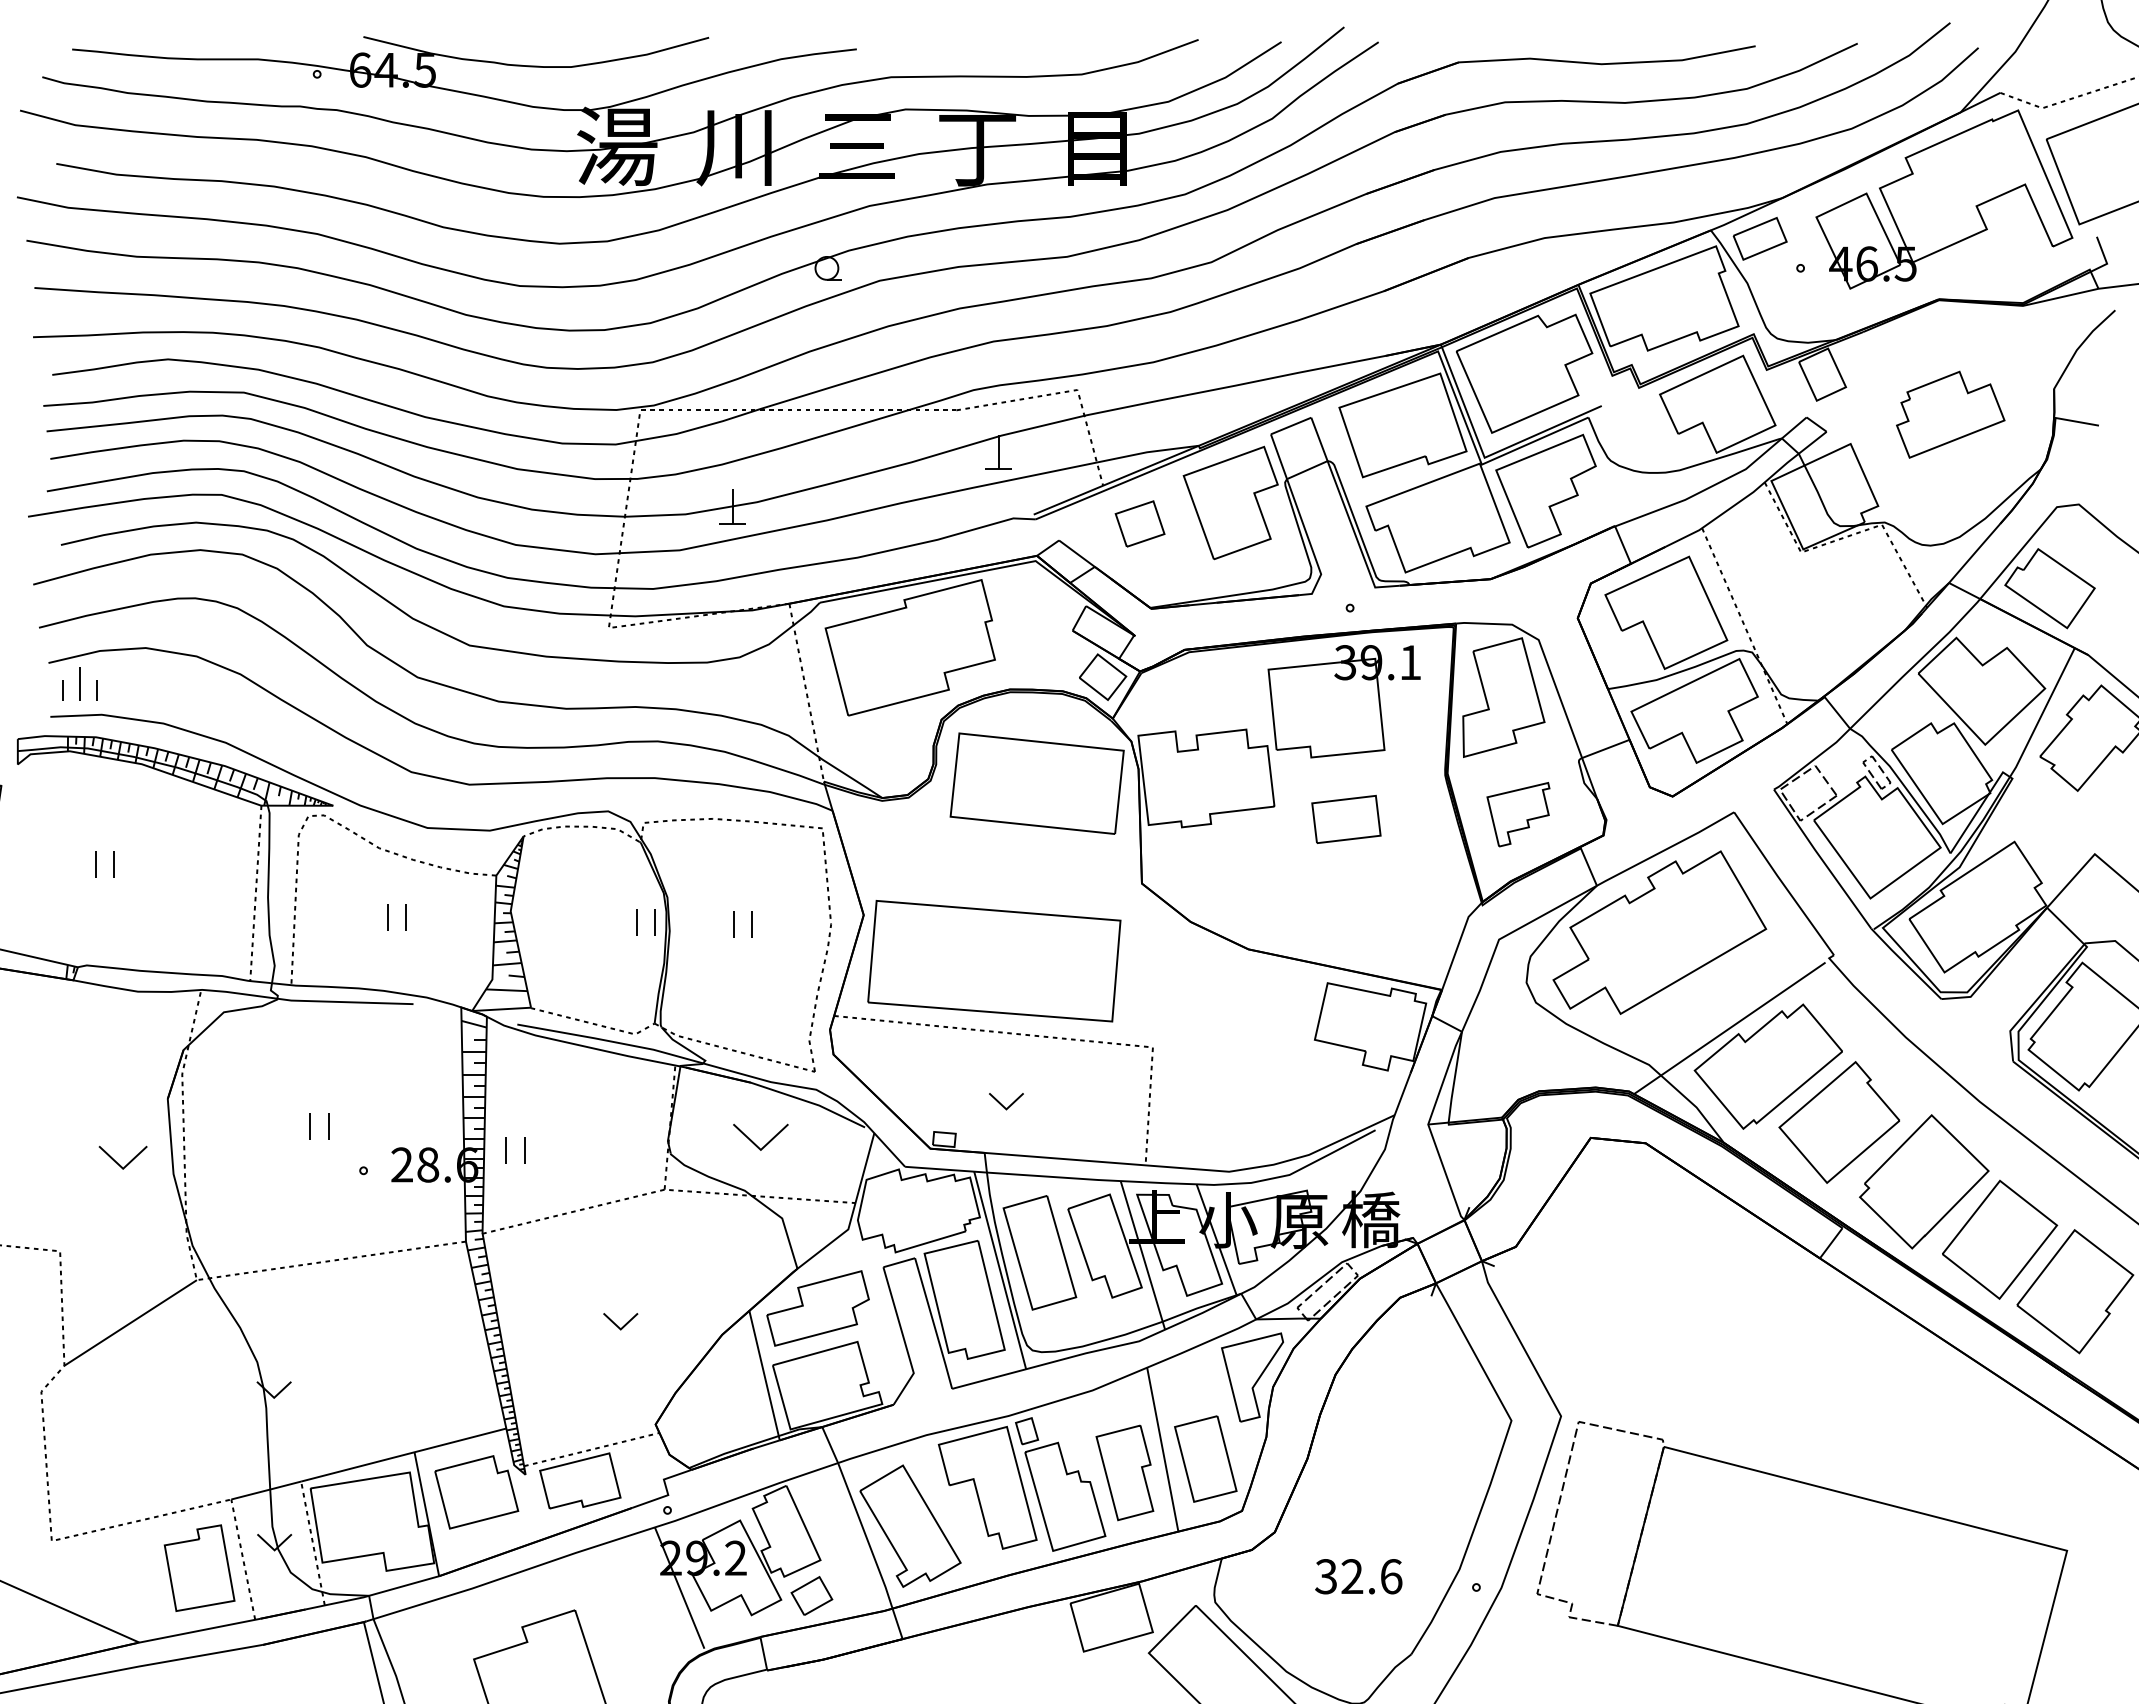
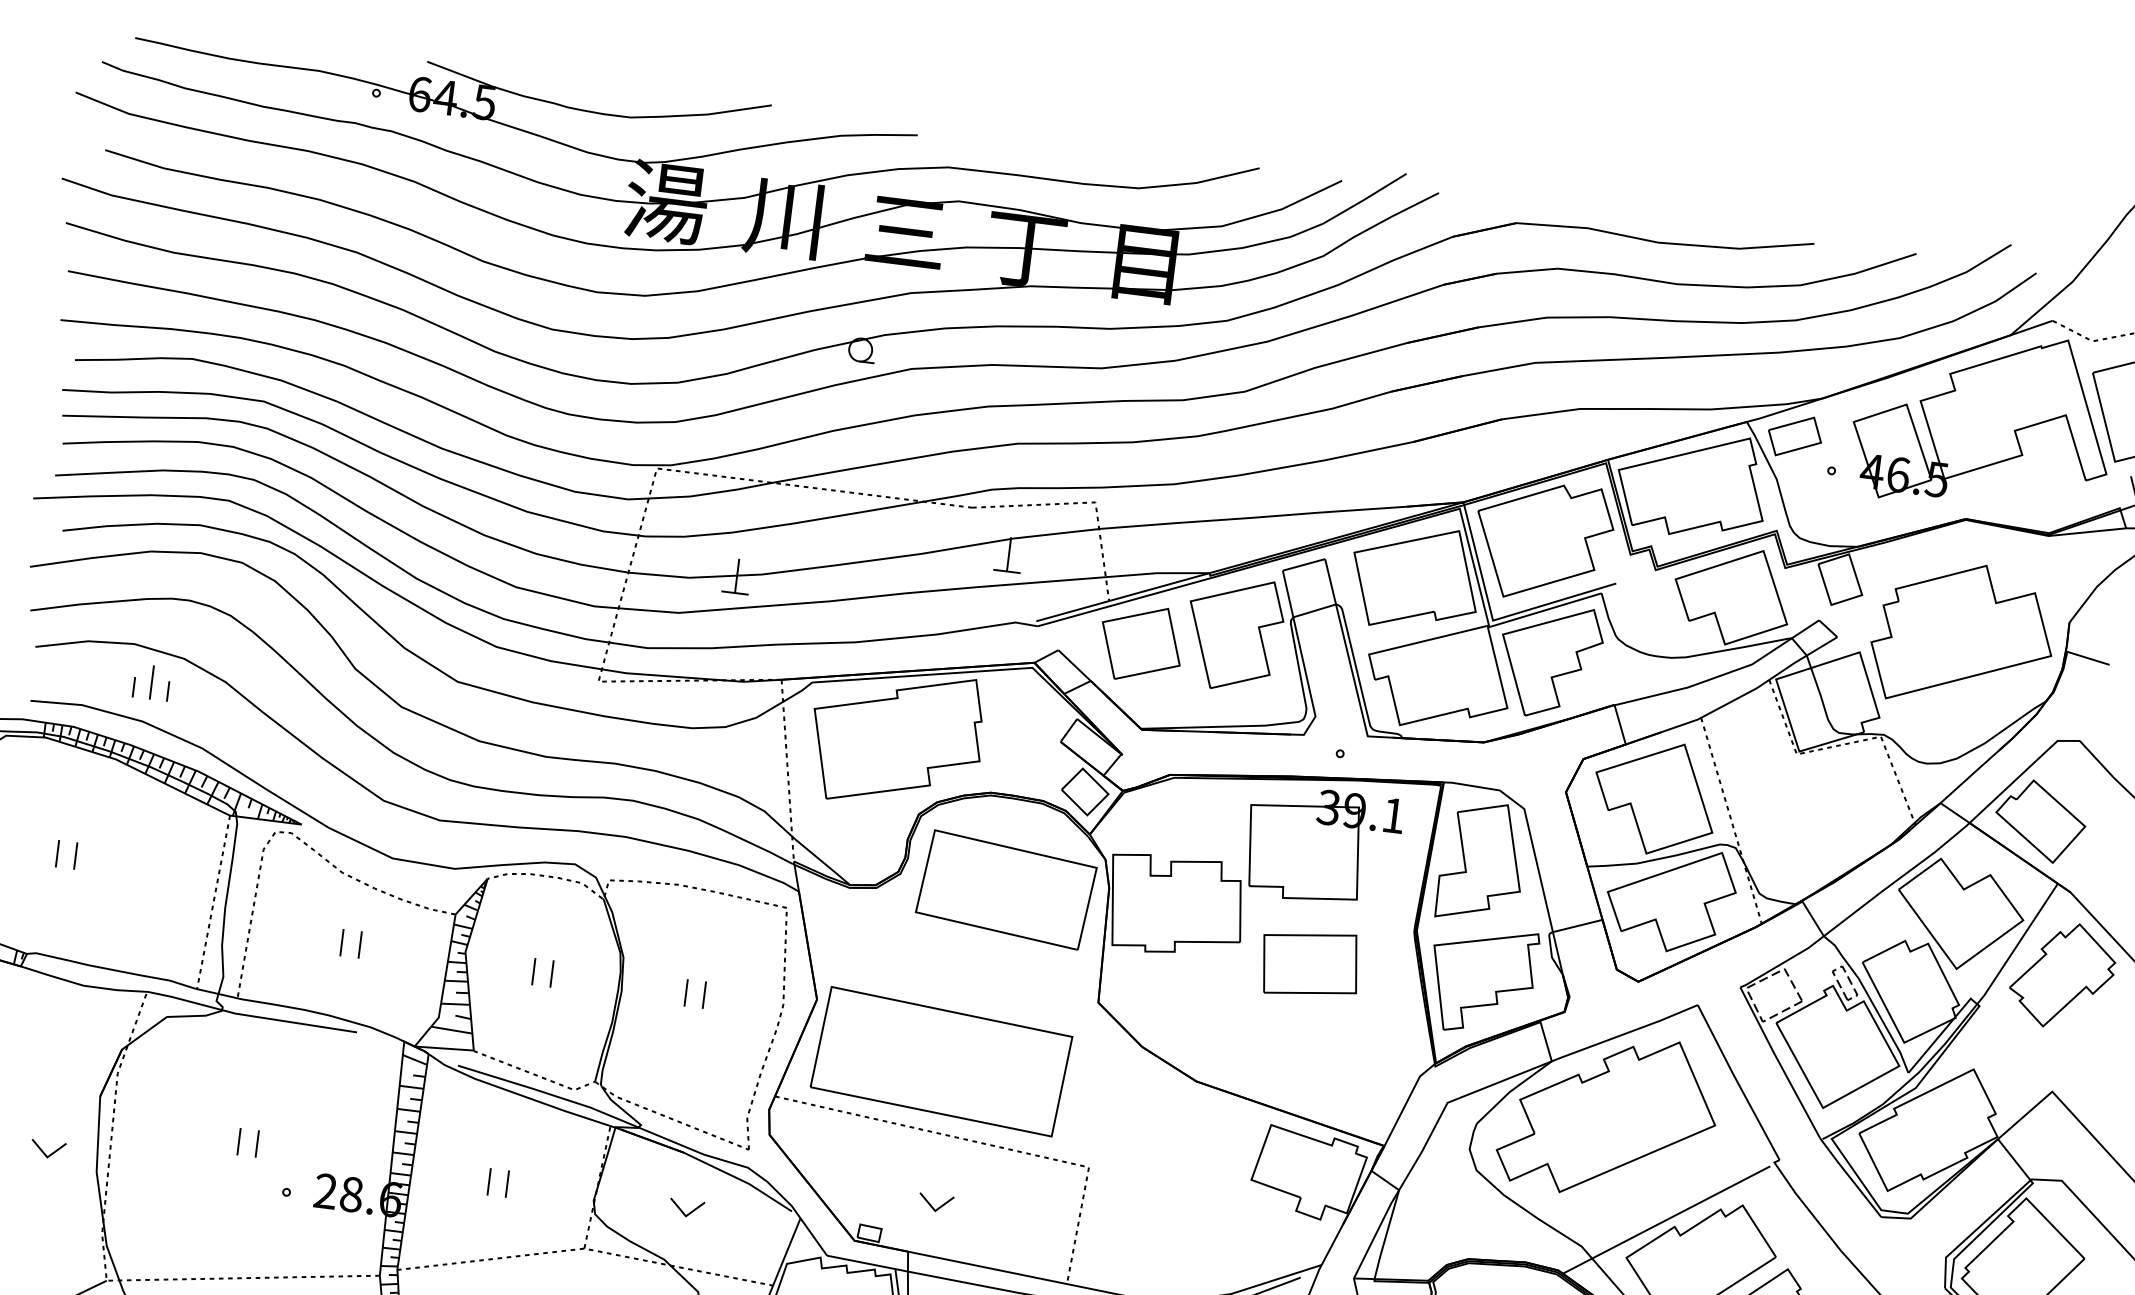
part: (1950, 414) -> (1962, 635), size x1.67
part: (1139, 523) -> (1140, 643), size x1.67
part: (79, 683) -> (151, 682), moved
part: (1518, 814) -> (1482, 980), size x1.67
part: (1346, 819) -> (1310, 964), size x1.43
part: (637, 922) -> (534, 971), moved
part: (760, 1137) -> (686, 1208), size x0.62
part: (506, 1150) -> (489, 1181), moved
part: (122, 1157) -> (47, 1149), size x0.71

